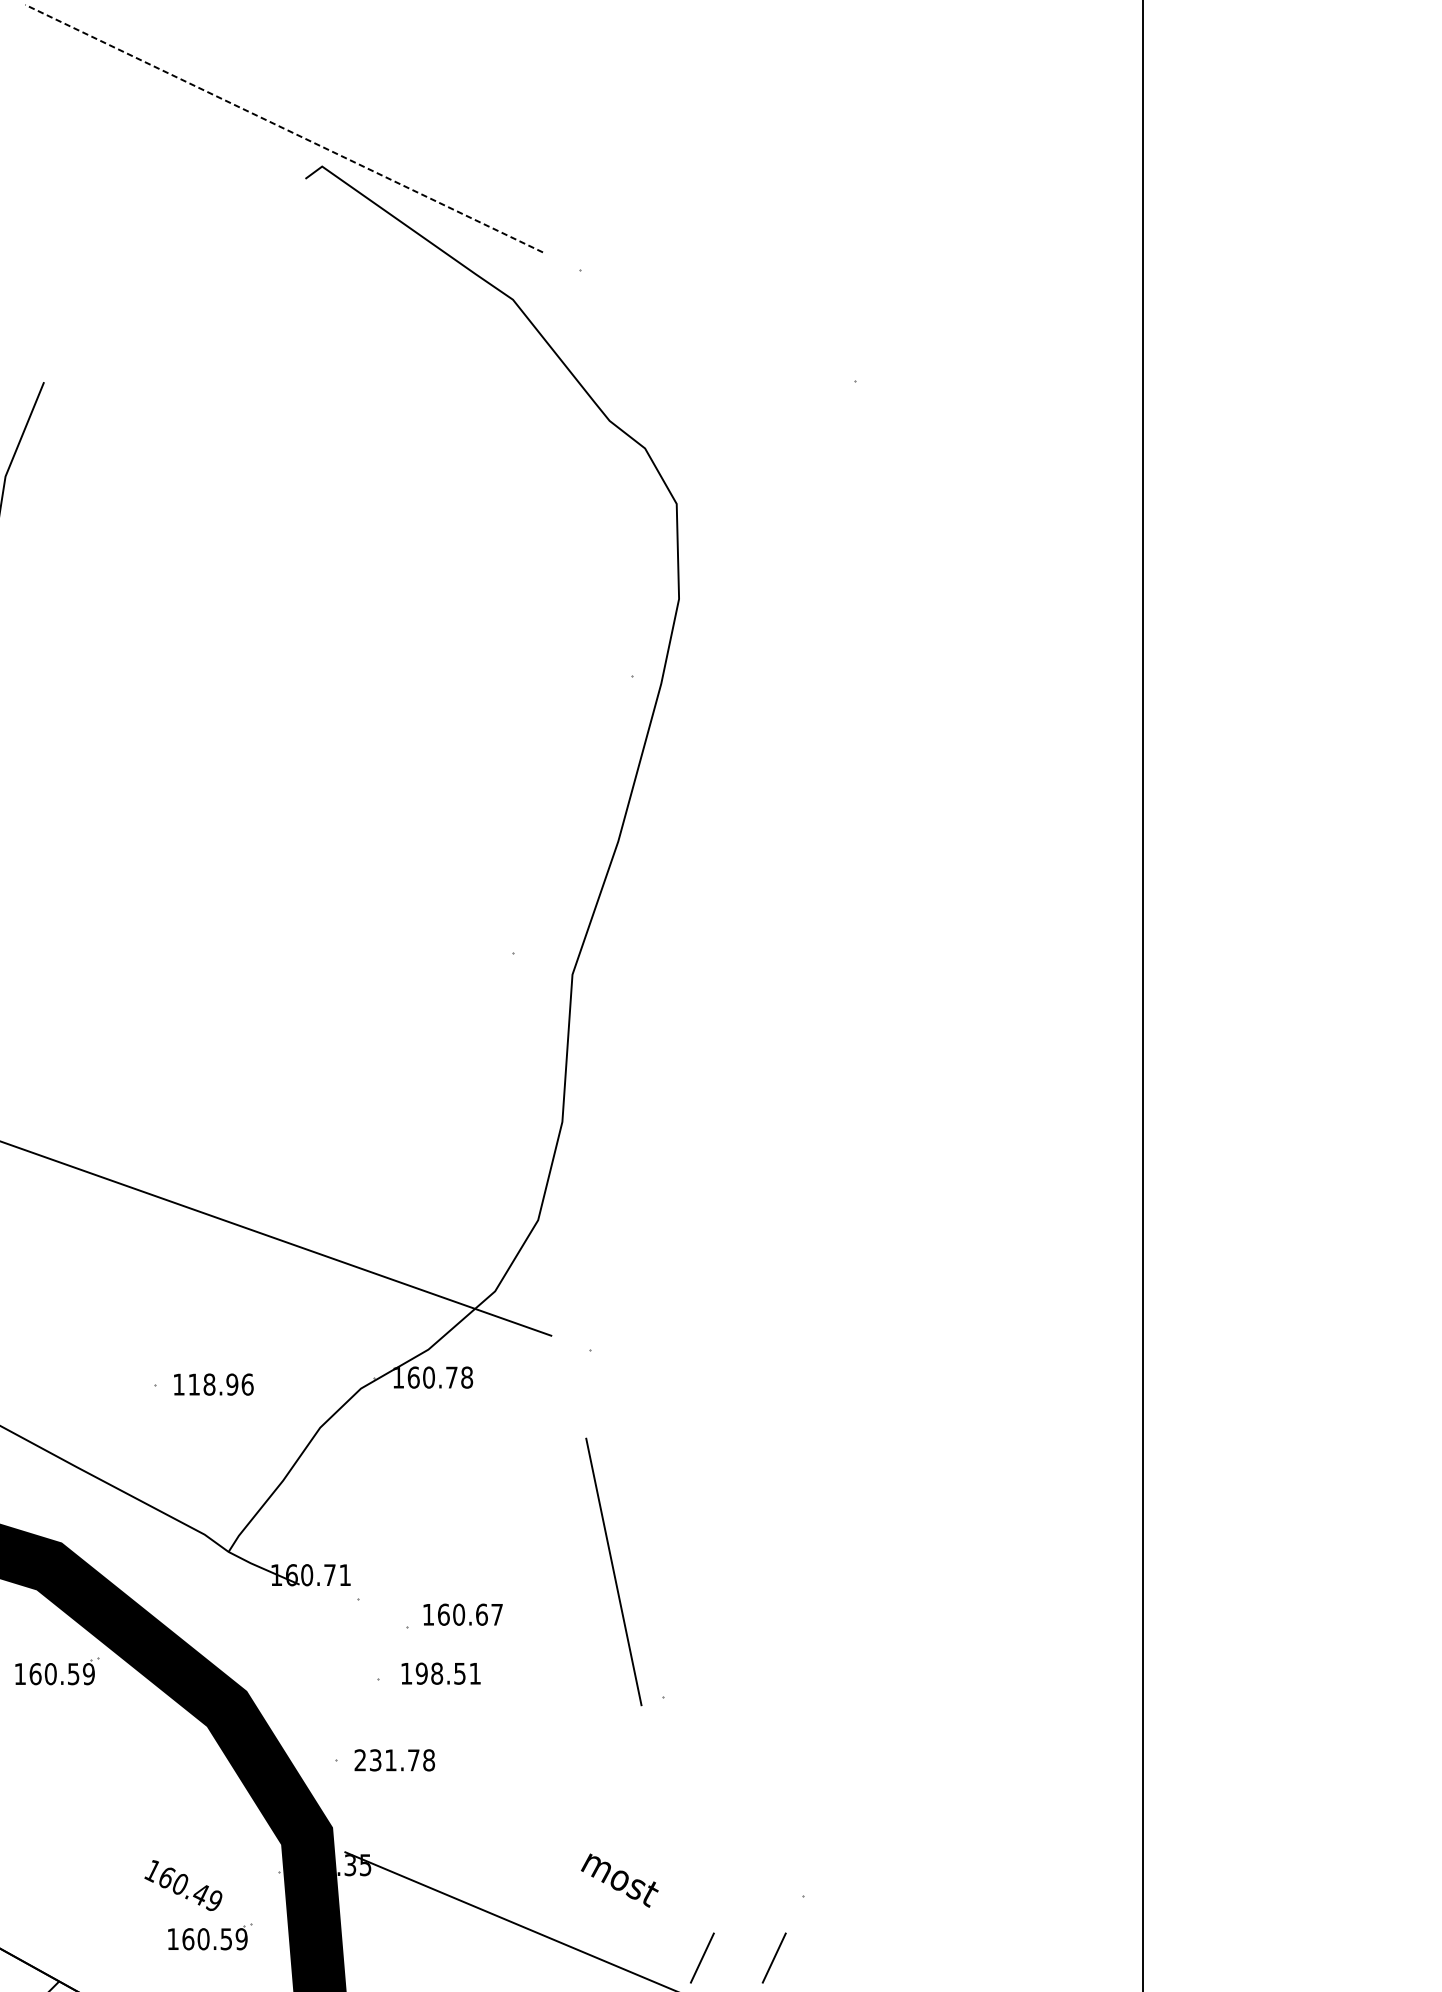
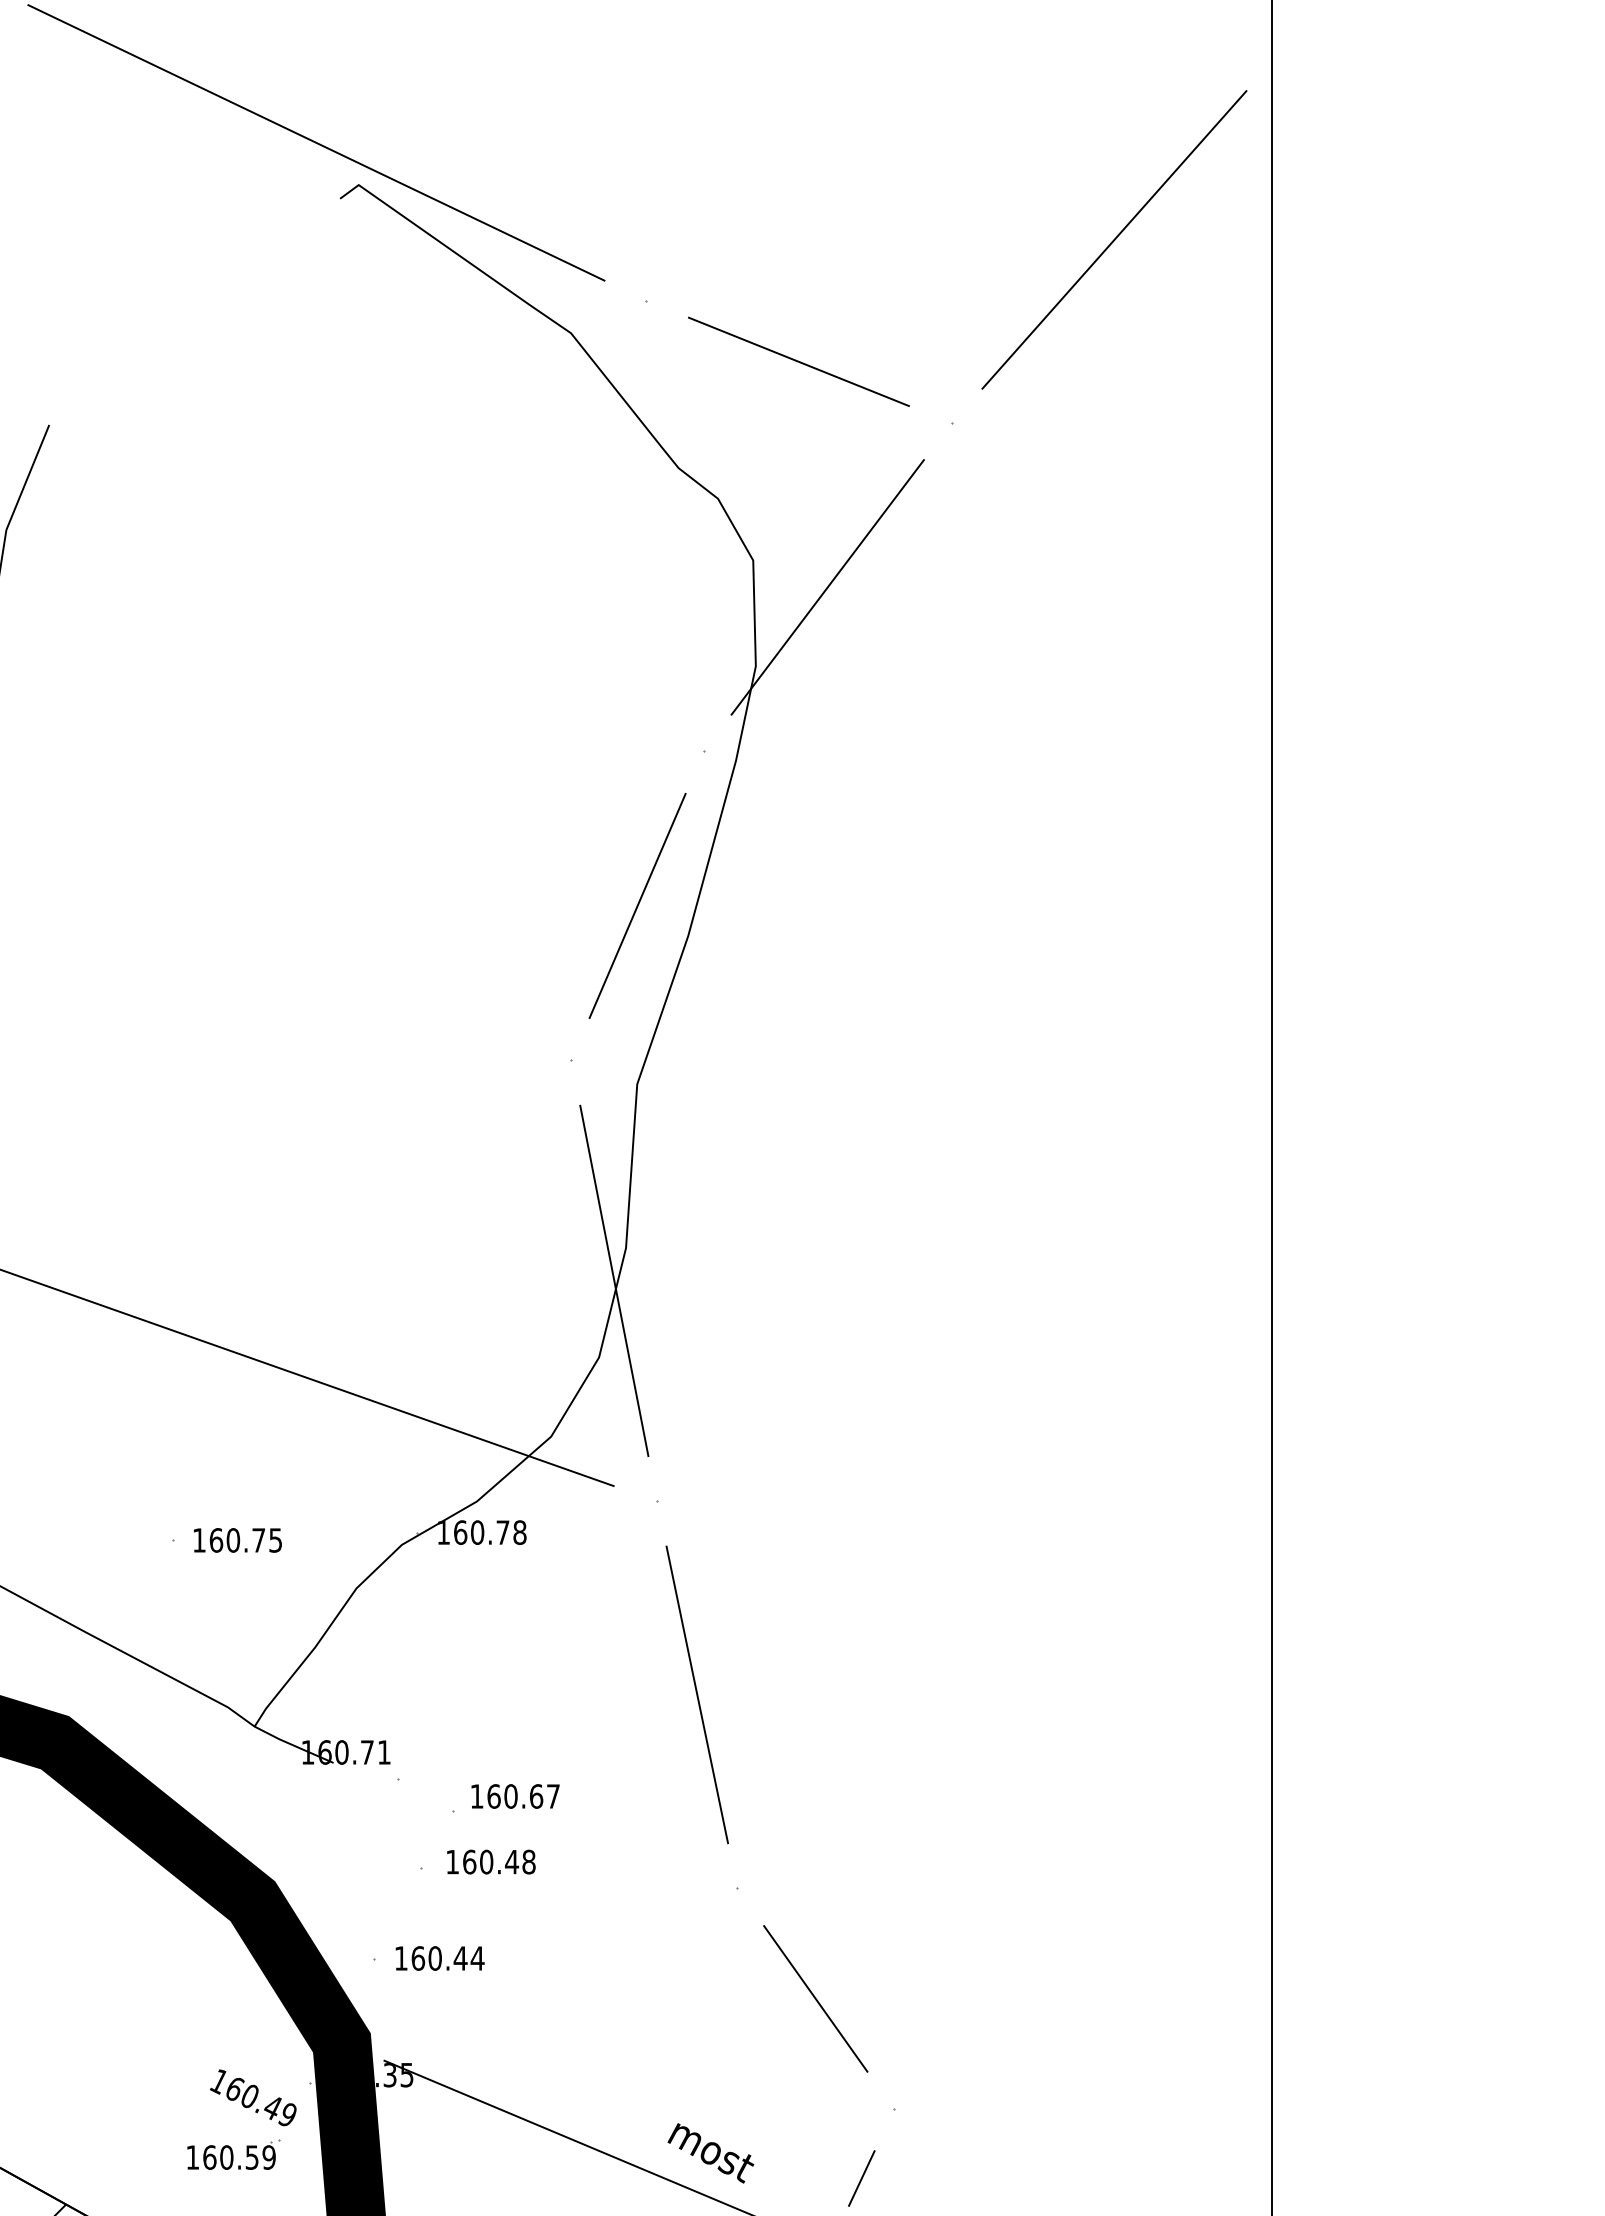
line: (283, 128) -> (315, 142), dashed -> solid
line: (1001, 215) -> (1114, 239), added
line: (717, 325) -> (798, 361), added
line: (743, 528) -> (827, 587), added
line: (572, 814) -> (637, 905), added
line: (552, 1151) -> (614, 1280), added
text: (220, 1384) -> (245, 1540), 118.96 -> 160.75
line: (613, 1571) -> (696, 1694), moved
part: (56, 1671) -> (63, 1859), removed
text: (448, 1673) -> (499, 1861), 198.51 -> 160.48
text: (394, 1760) -> (439, 1958), 231.78 -> 160.44
line: (732, 1796) -> (815, 1998), added
text: (619, 1880) -> (710, 2153), moved
text: (183, 1885) -> (253, 2097), moved
line: (702, 1958) -> (781, 2178), removed

